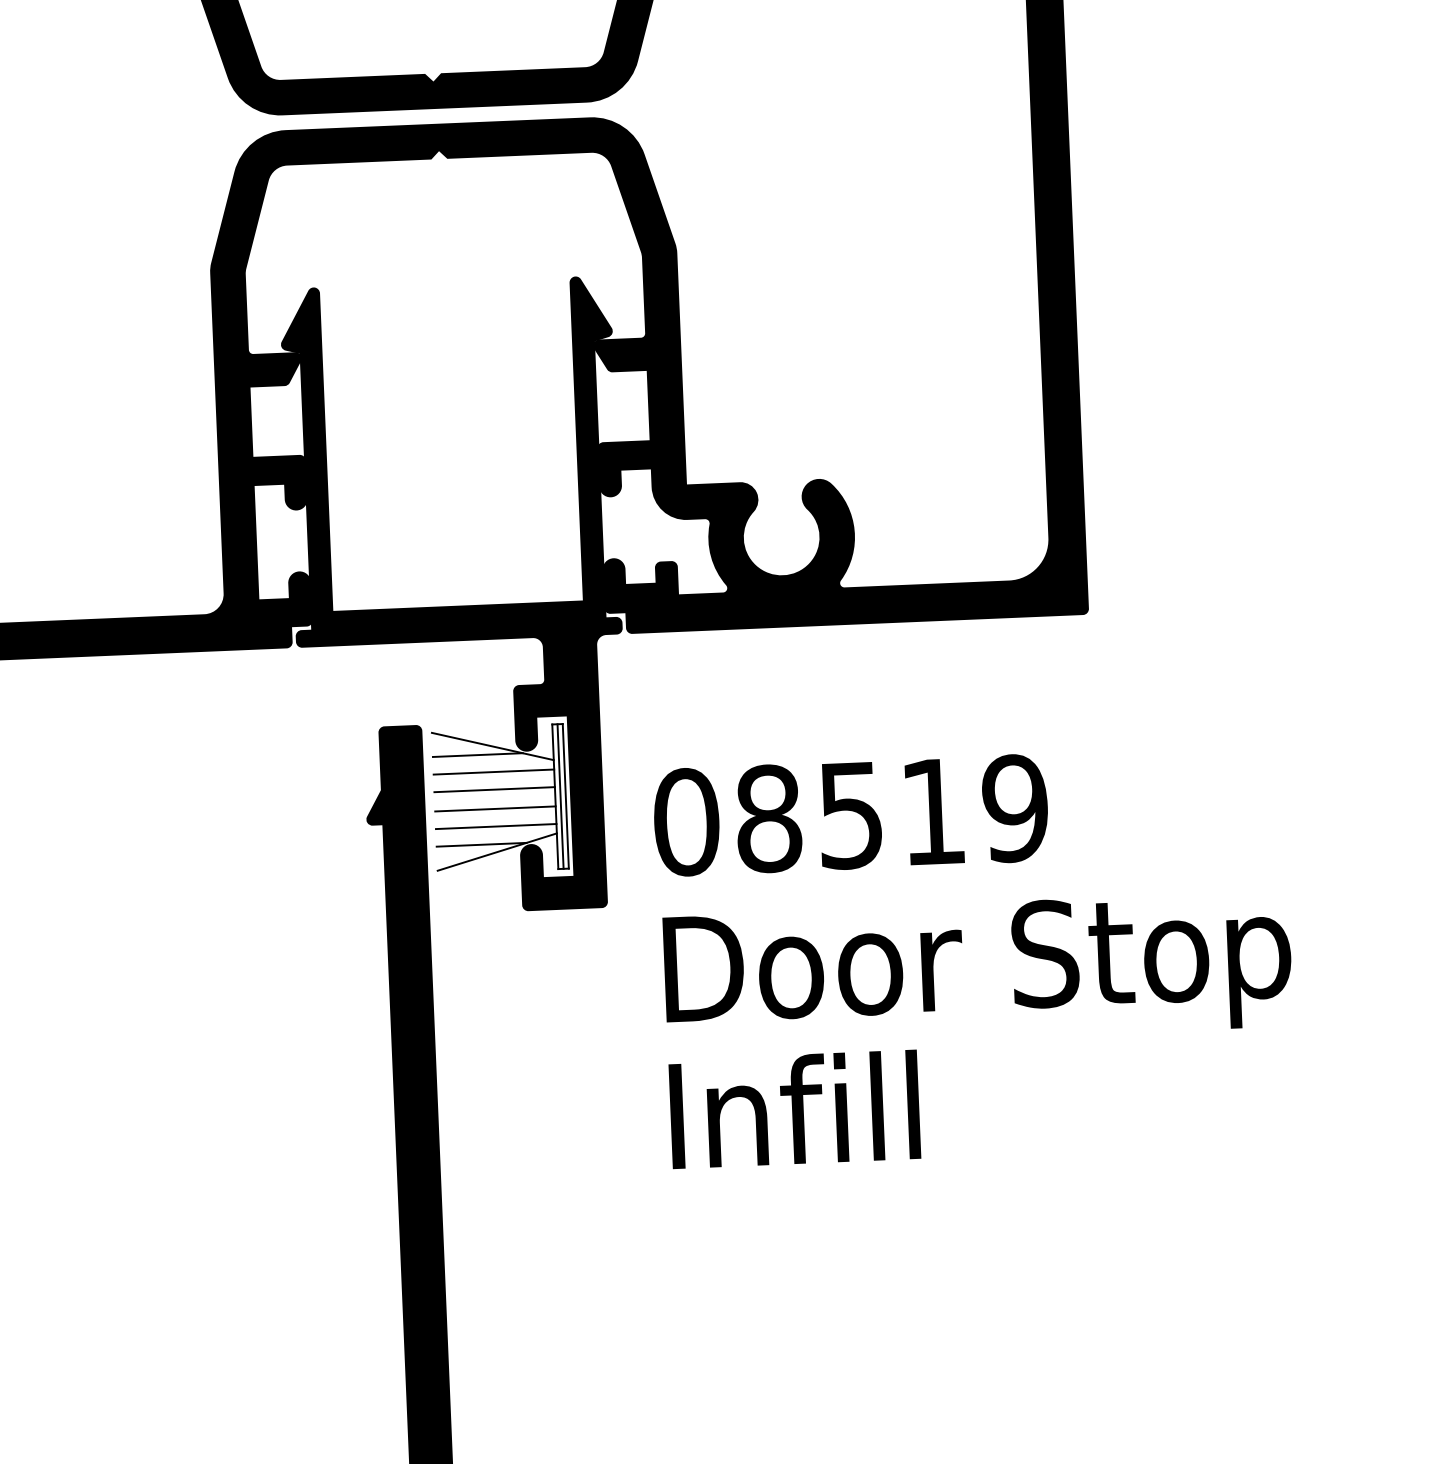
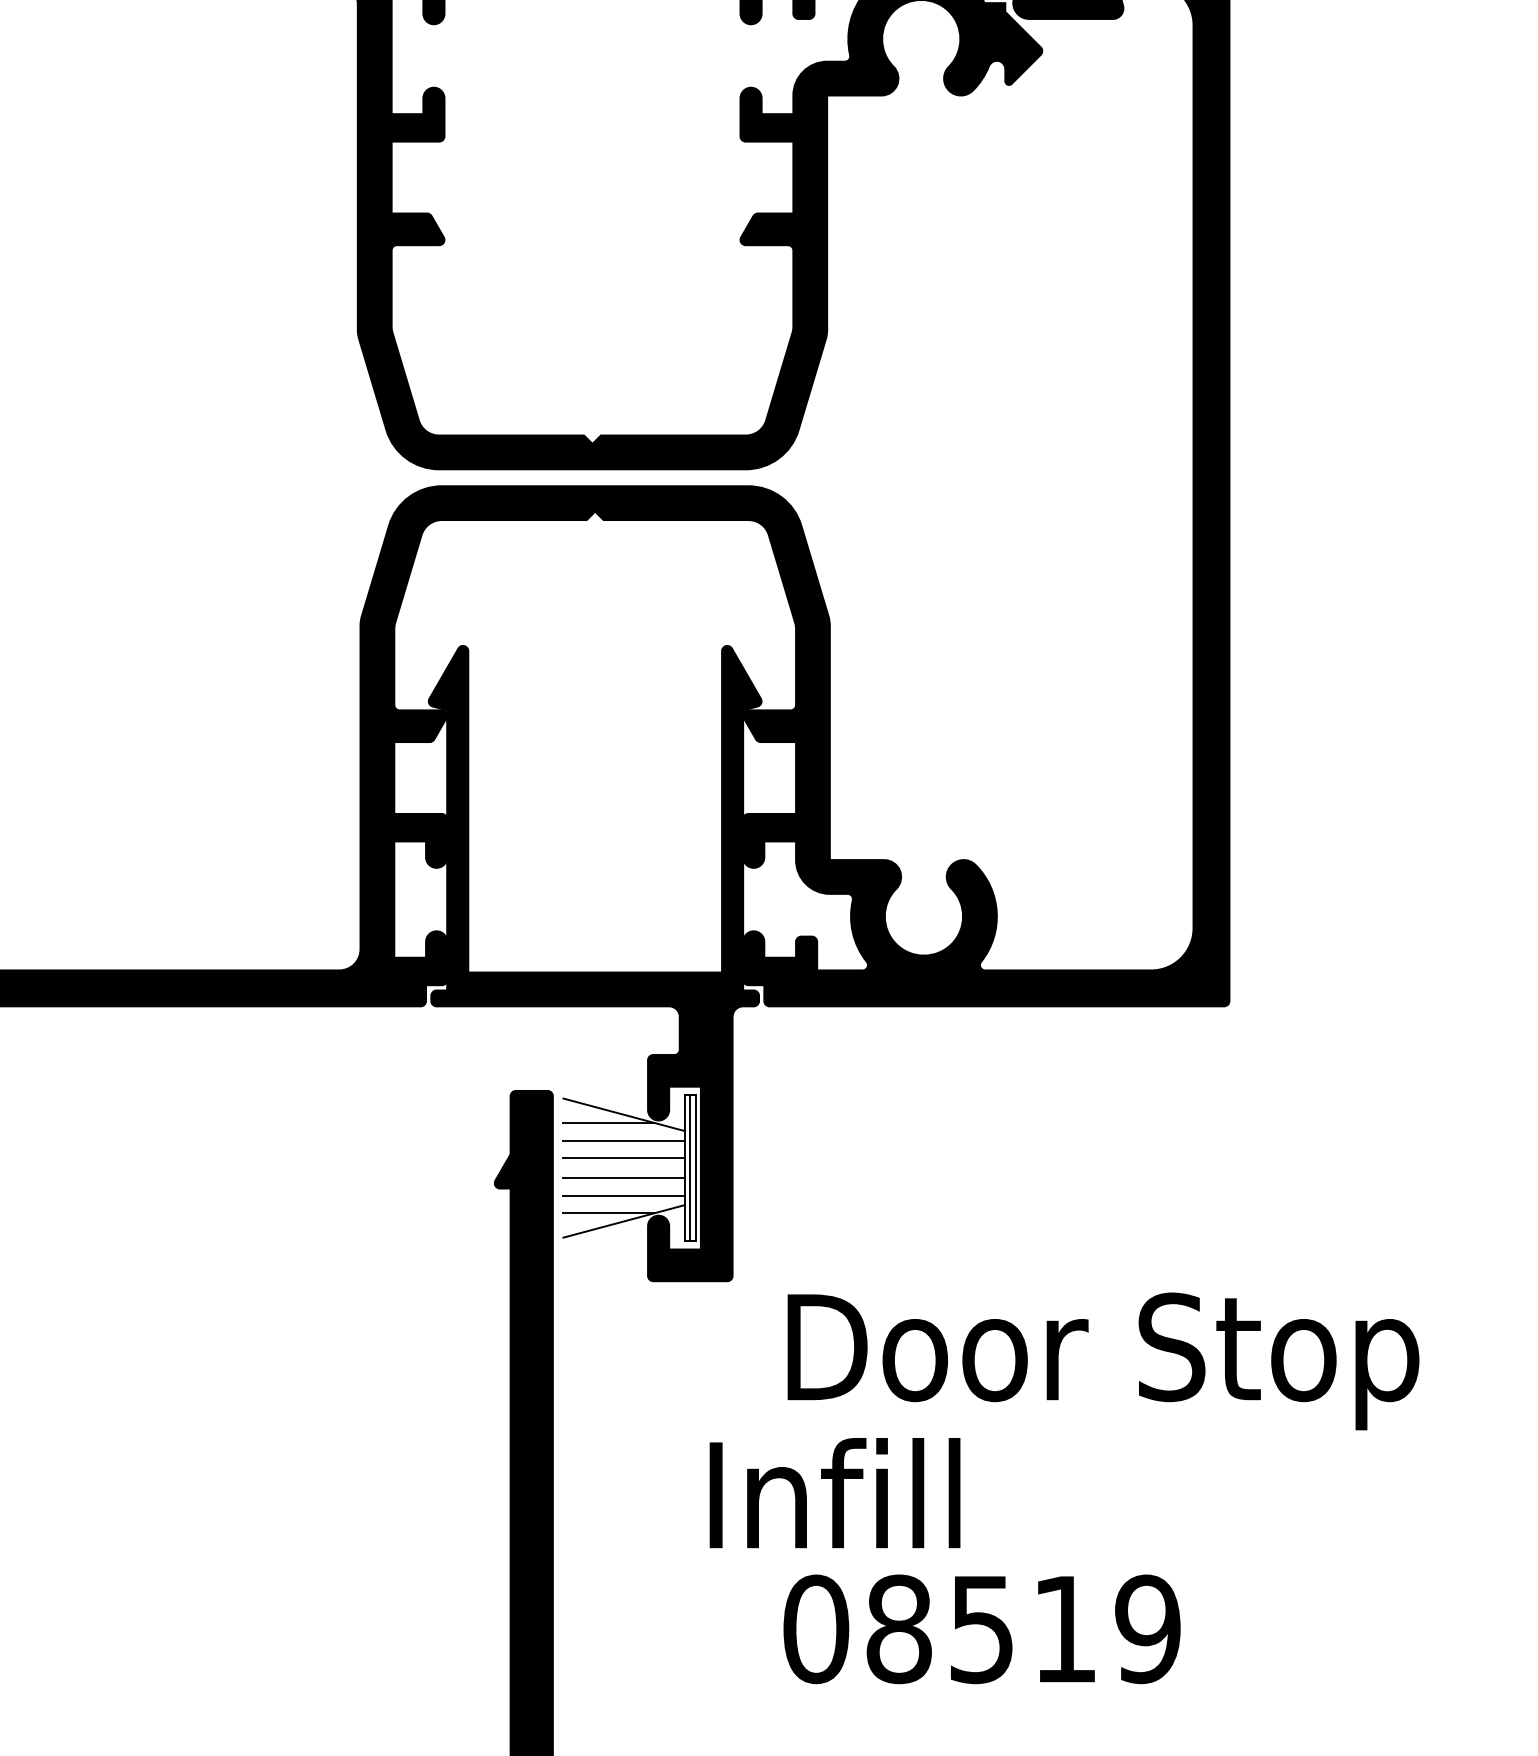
text: (850, 815) -> (981, 1629), moved
text: (794, 1109) -> (834, 1493), moved

